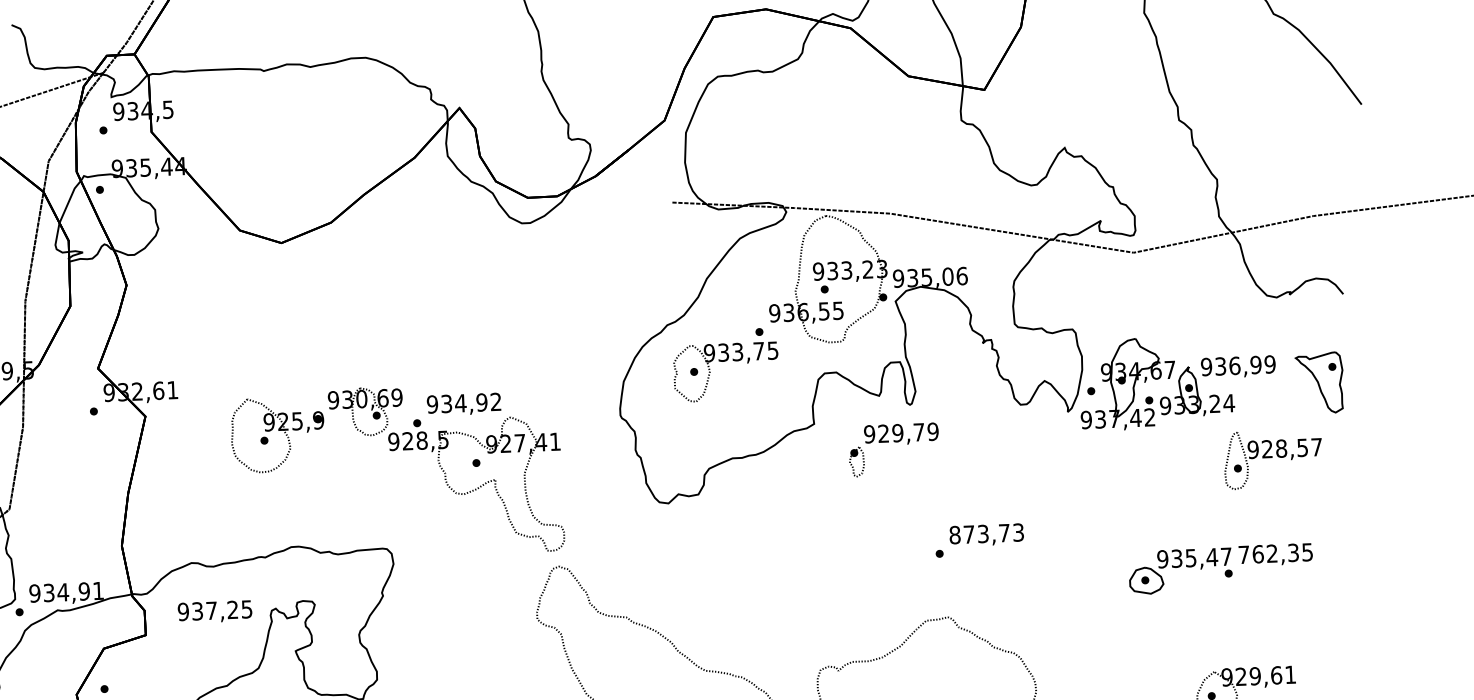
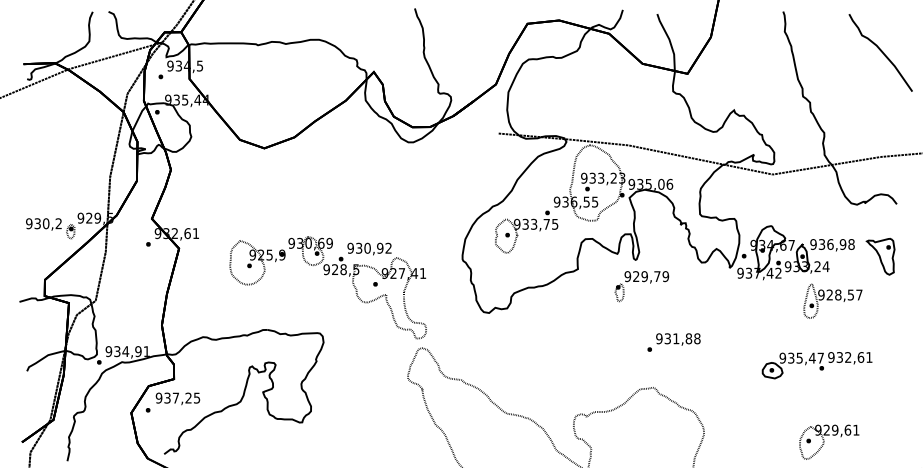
text: (1270, 364) -> (851, 244), 936,99 -> 936,98
text: (460, 402) -> (367, 247), 934,92 -> 930,92
part: (893, 449) -> (641, 286), moved
part: (1272, 458) -> (832, 300), moved
text: (986, 533) -> (678, 338), 873,73 -> 931,88
text: (1276, 553) -> (850, 357), 762,35 -> 932,61
text: (214, 611) -> (177, 398), moved

